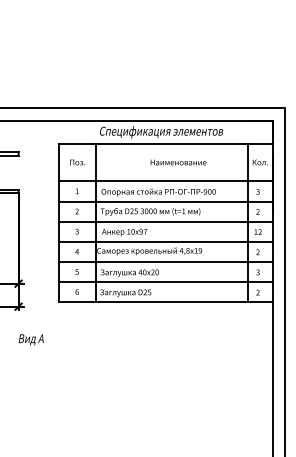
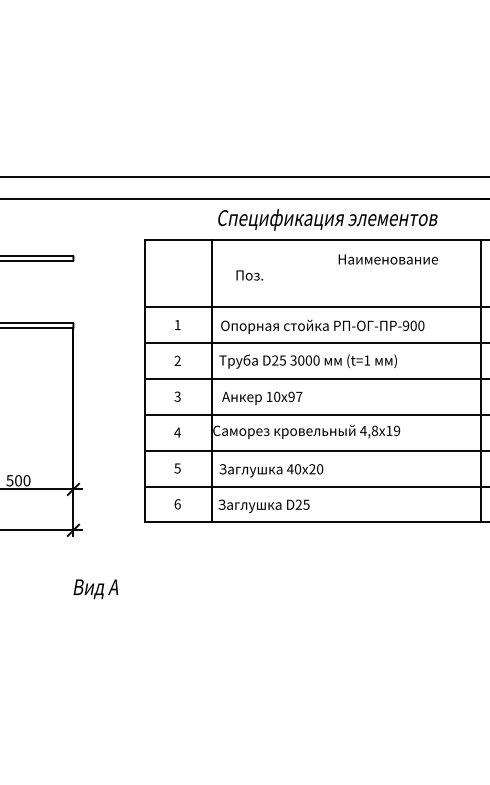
text: (77, 162) -> (249, 275), moved
text: (178, 162) -> (388, 259), moved

